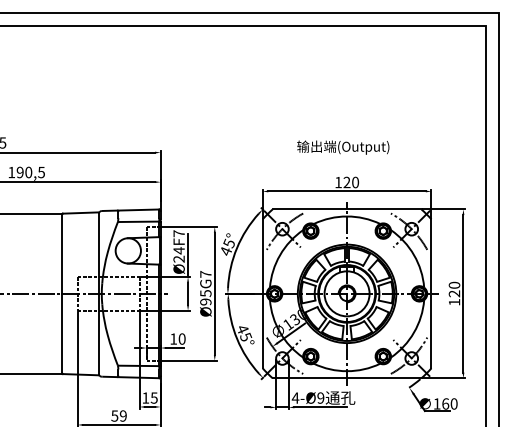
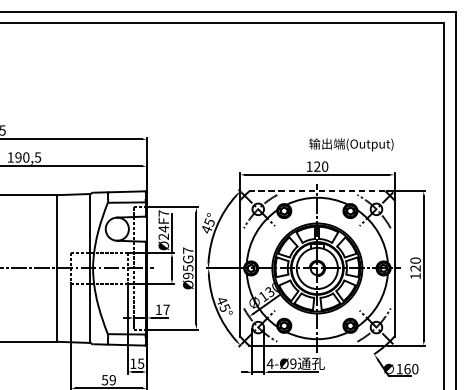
text: (343, 147) -> (351, 144), moved
line: (346, 209) -> (316, 191), solid -> dashed
text: (181, 338) -> (165, 309), 10 -> 17

